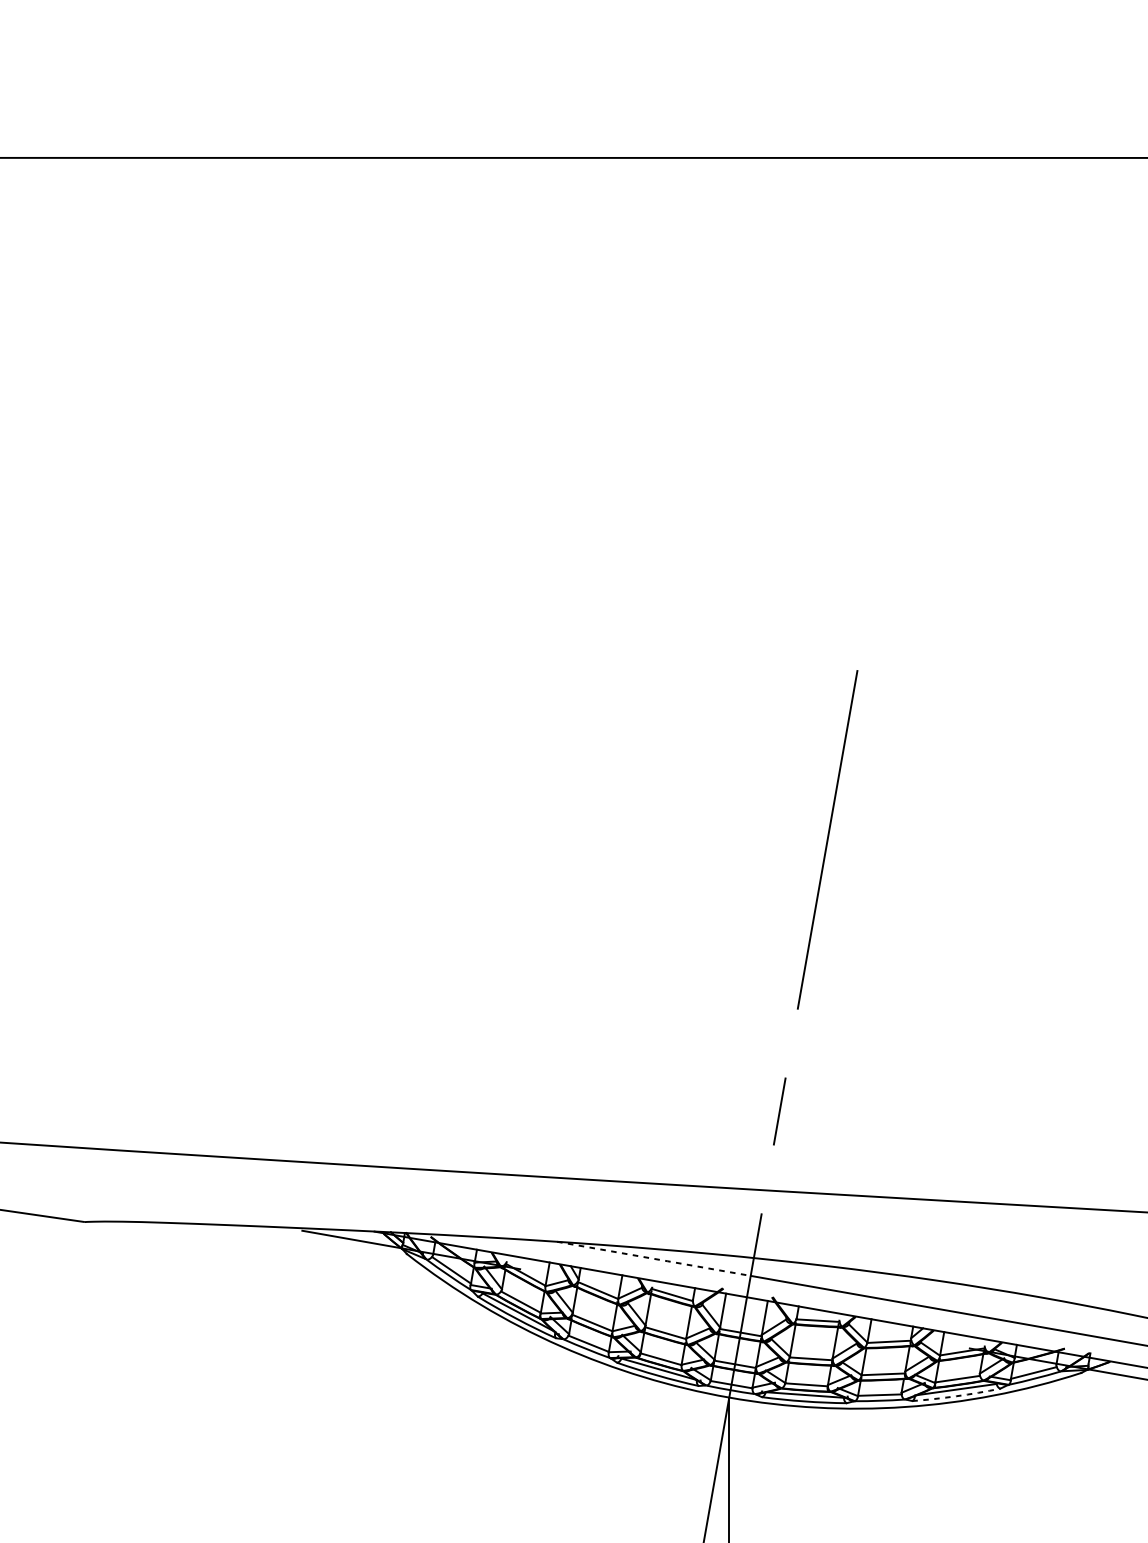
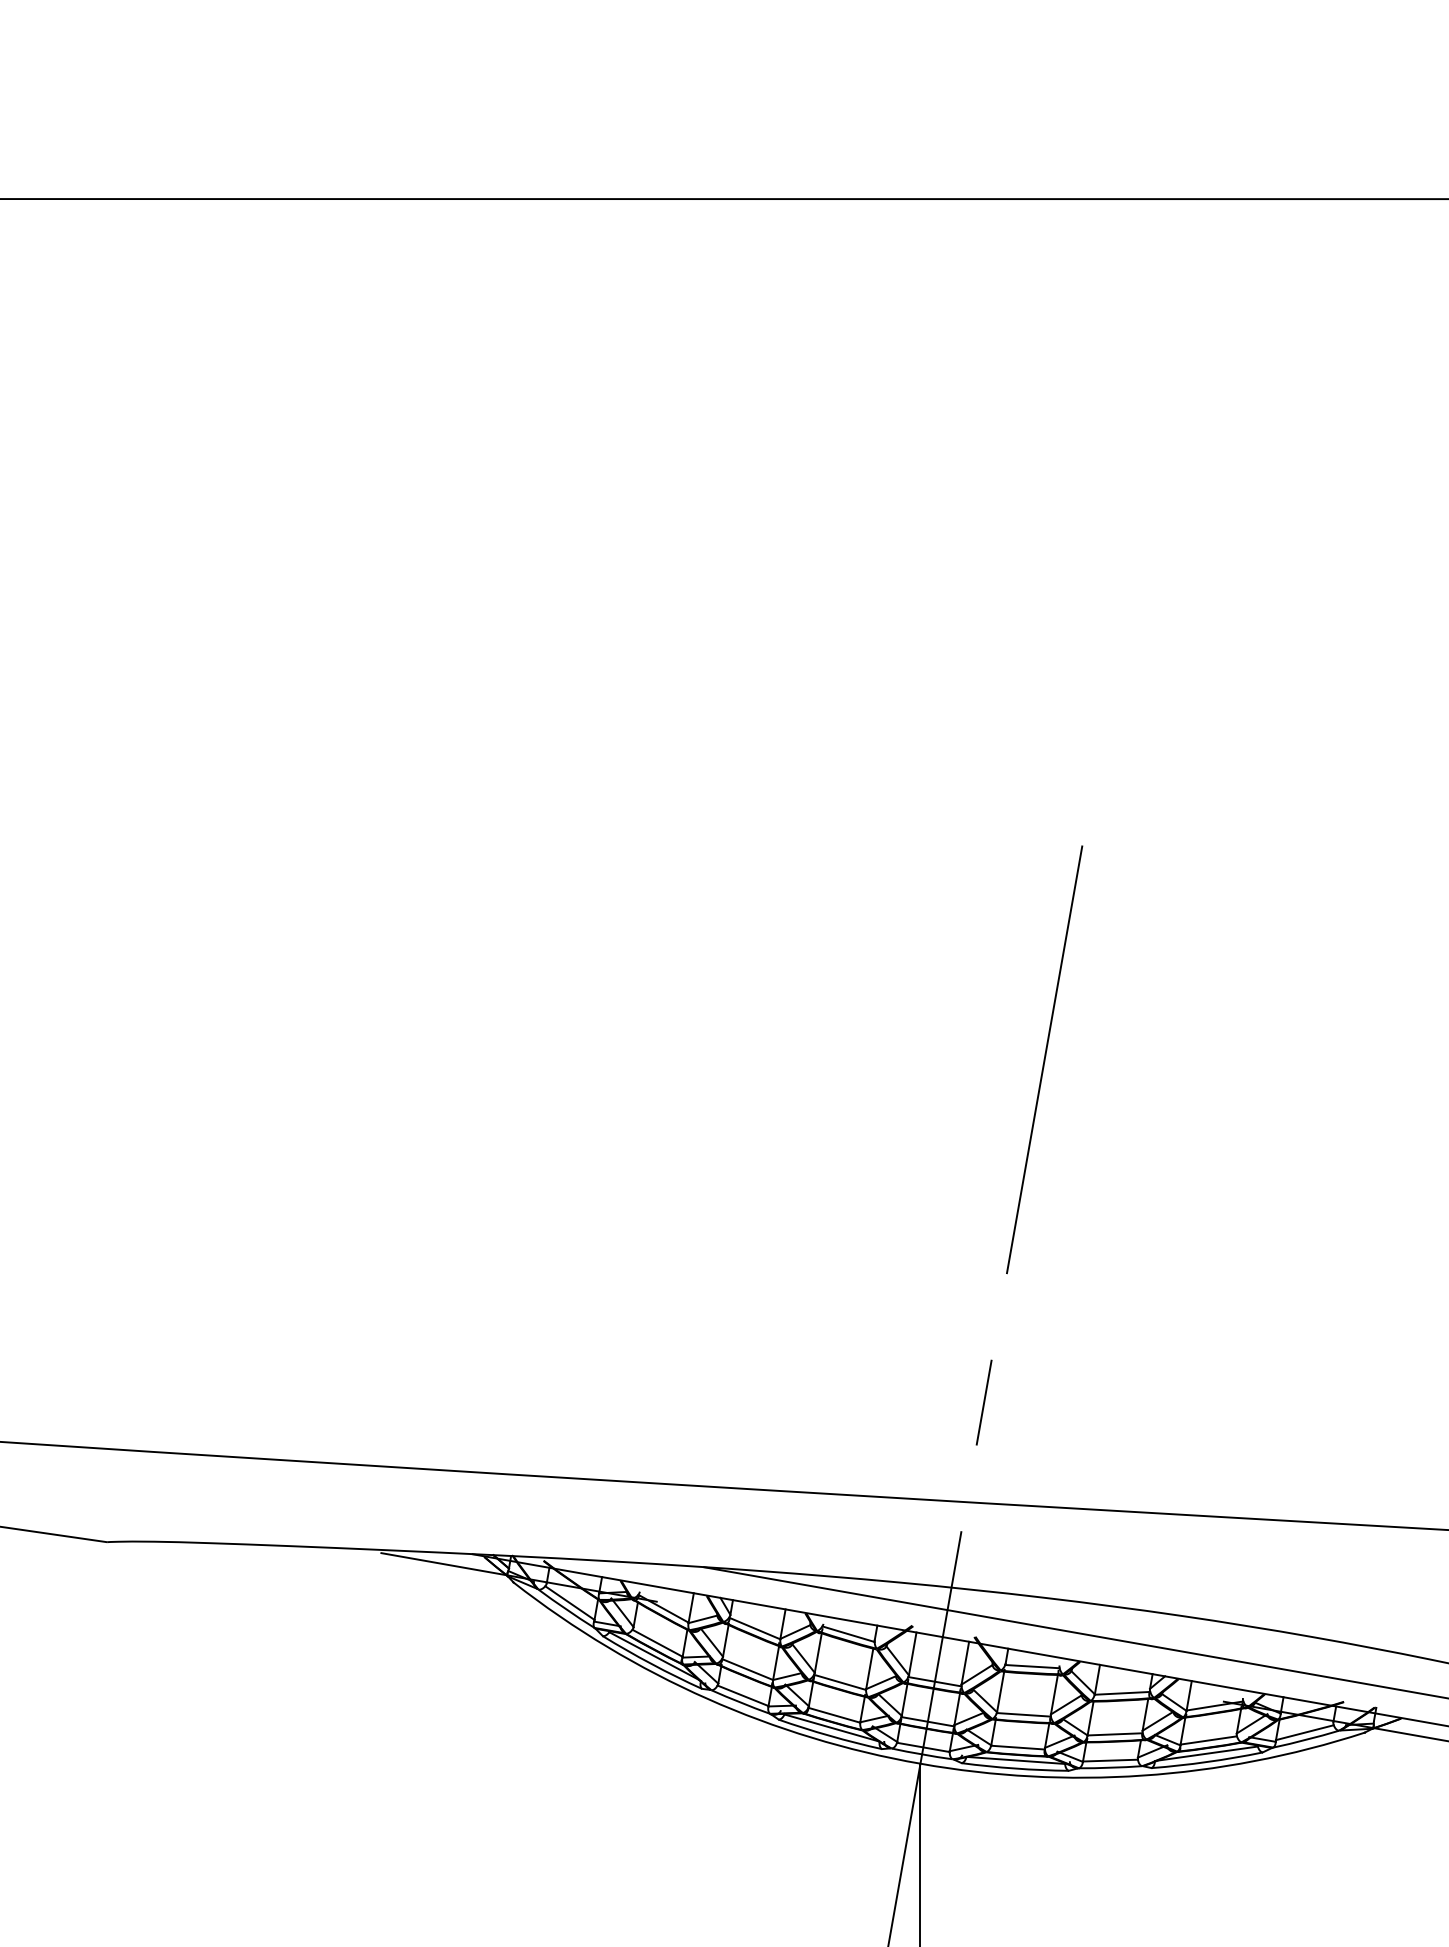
line: (654, 1258) -> (825, 1588), dashed -> solid
arc: (956, 1396) -> (1207, 1762), dashed -> solid

